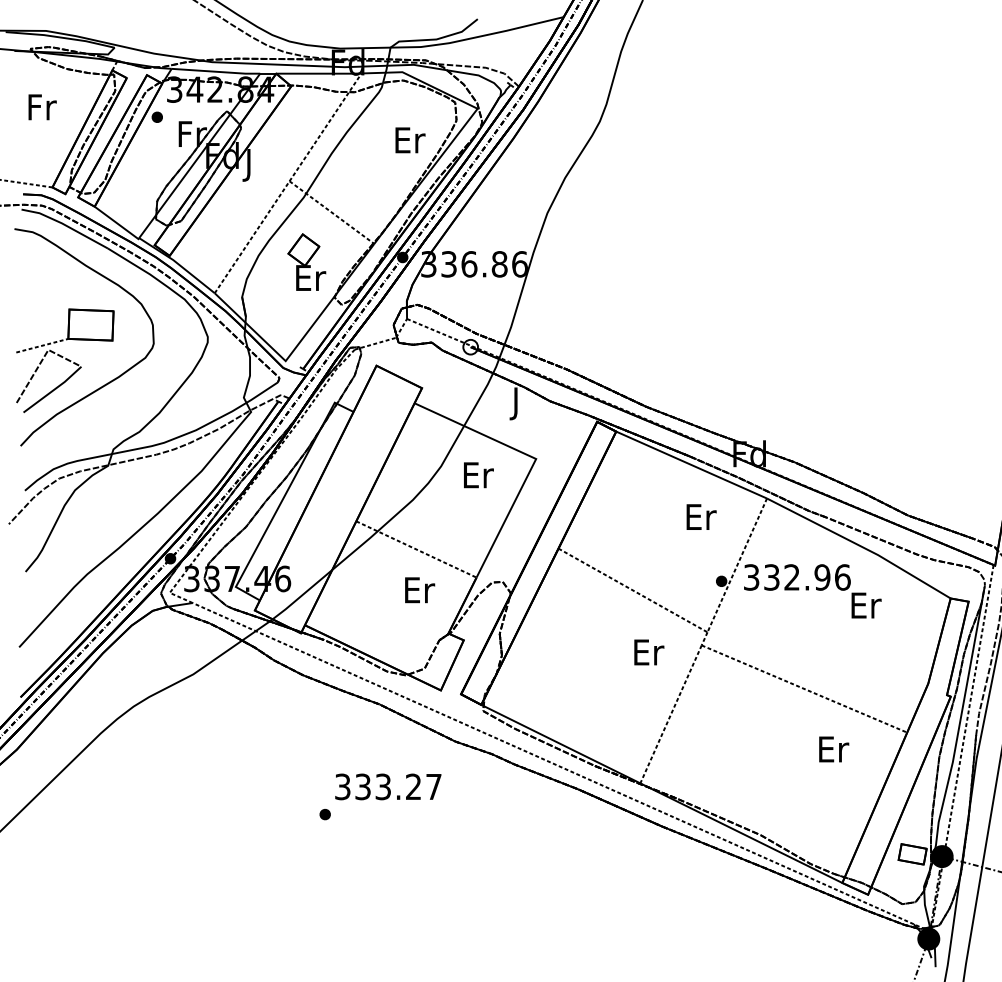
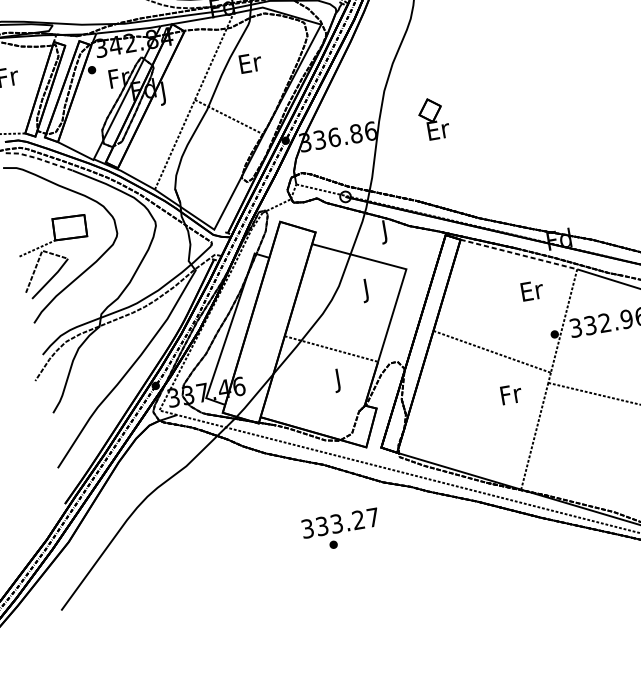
text: (410, 140) -> (250, 63), moved
line: (65, 225) -> (39, 159), solid -> dashed
part: (306, 261) -> (433, 118), moved
line: (692, 465) -> (519, 254), solid -> dashed
text: (478, 478) -> (367, 290), Er -> J
text: (420, 593) -> (339, 380), Er -> J
text: (649, 652) -> (511, 394), Er -> Fr
part: (324, 814) -> (333, 544), moved

